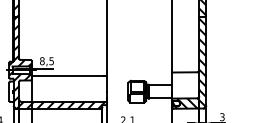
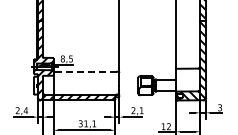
line: (68, 75) -> (85, 71), solid -> dashed

